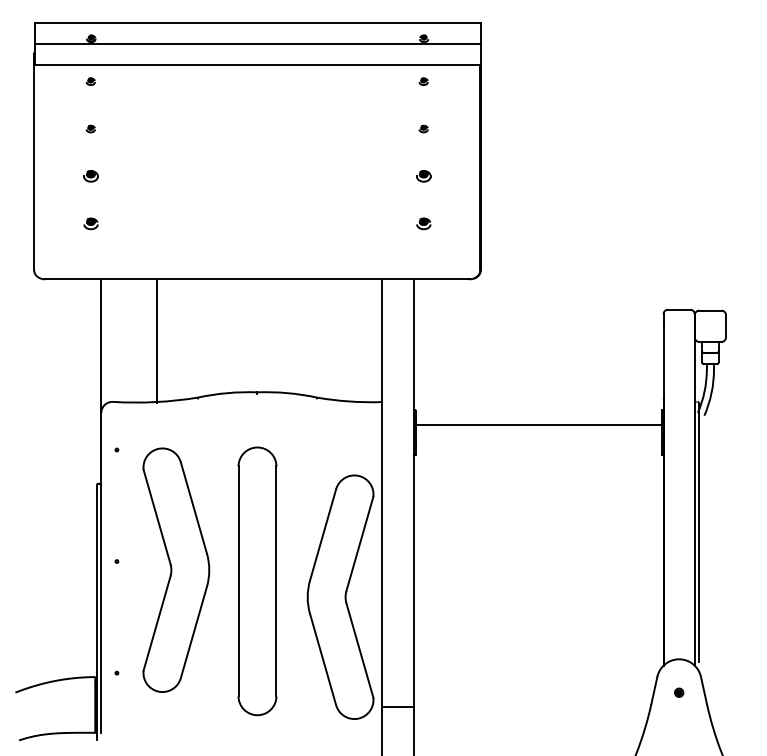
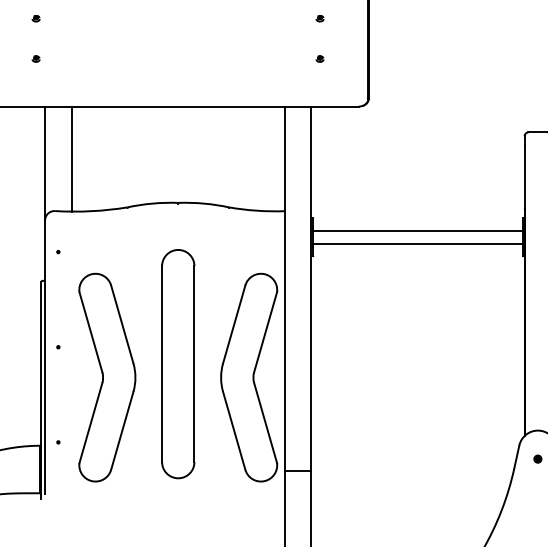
part: (90, 176) -> (35, 18), size x0.62
part: (423, 176) -> (319, 18), size x0.62
part: (90, 223) -> (35, 58), size x0.62
part: (423, 223) -> (319, 58), size x0.62
line: (156, 340) -> (71, 158), moved
line: (538, 440) -> (417, 243), added
part: (176, 569) -> (107, 377), moved

